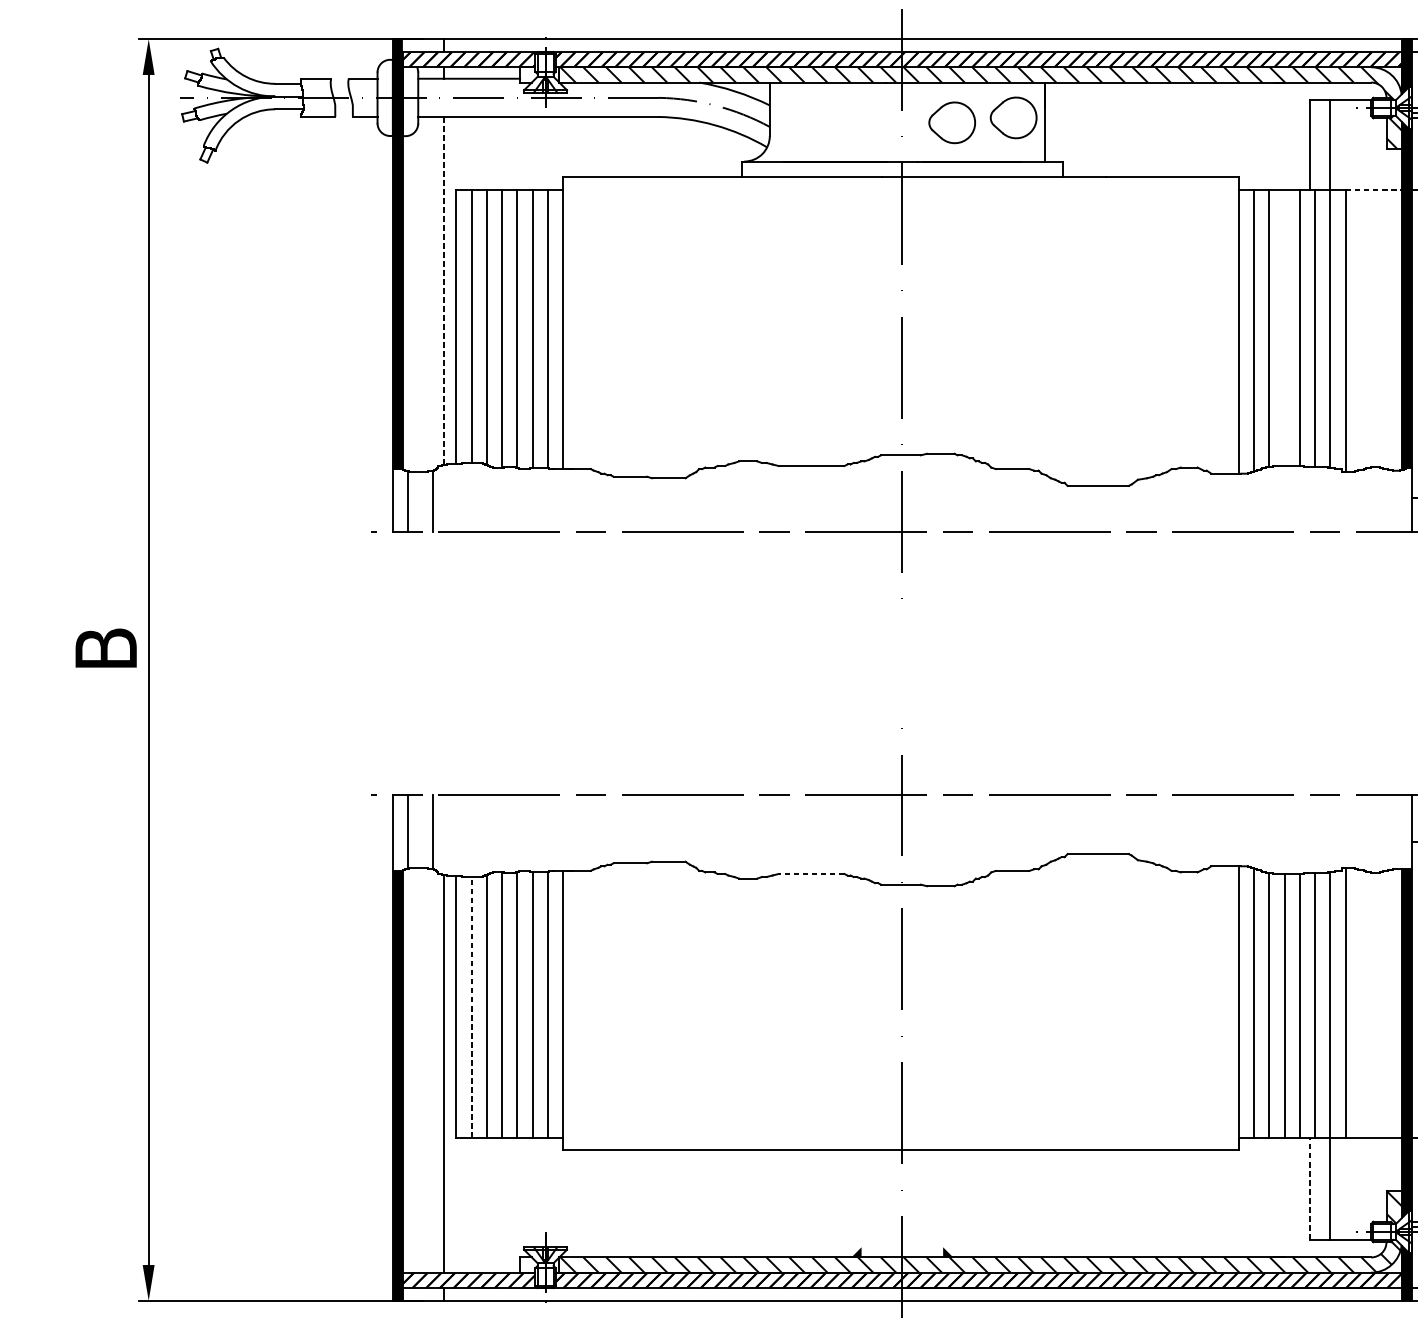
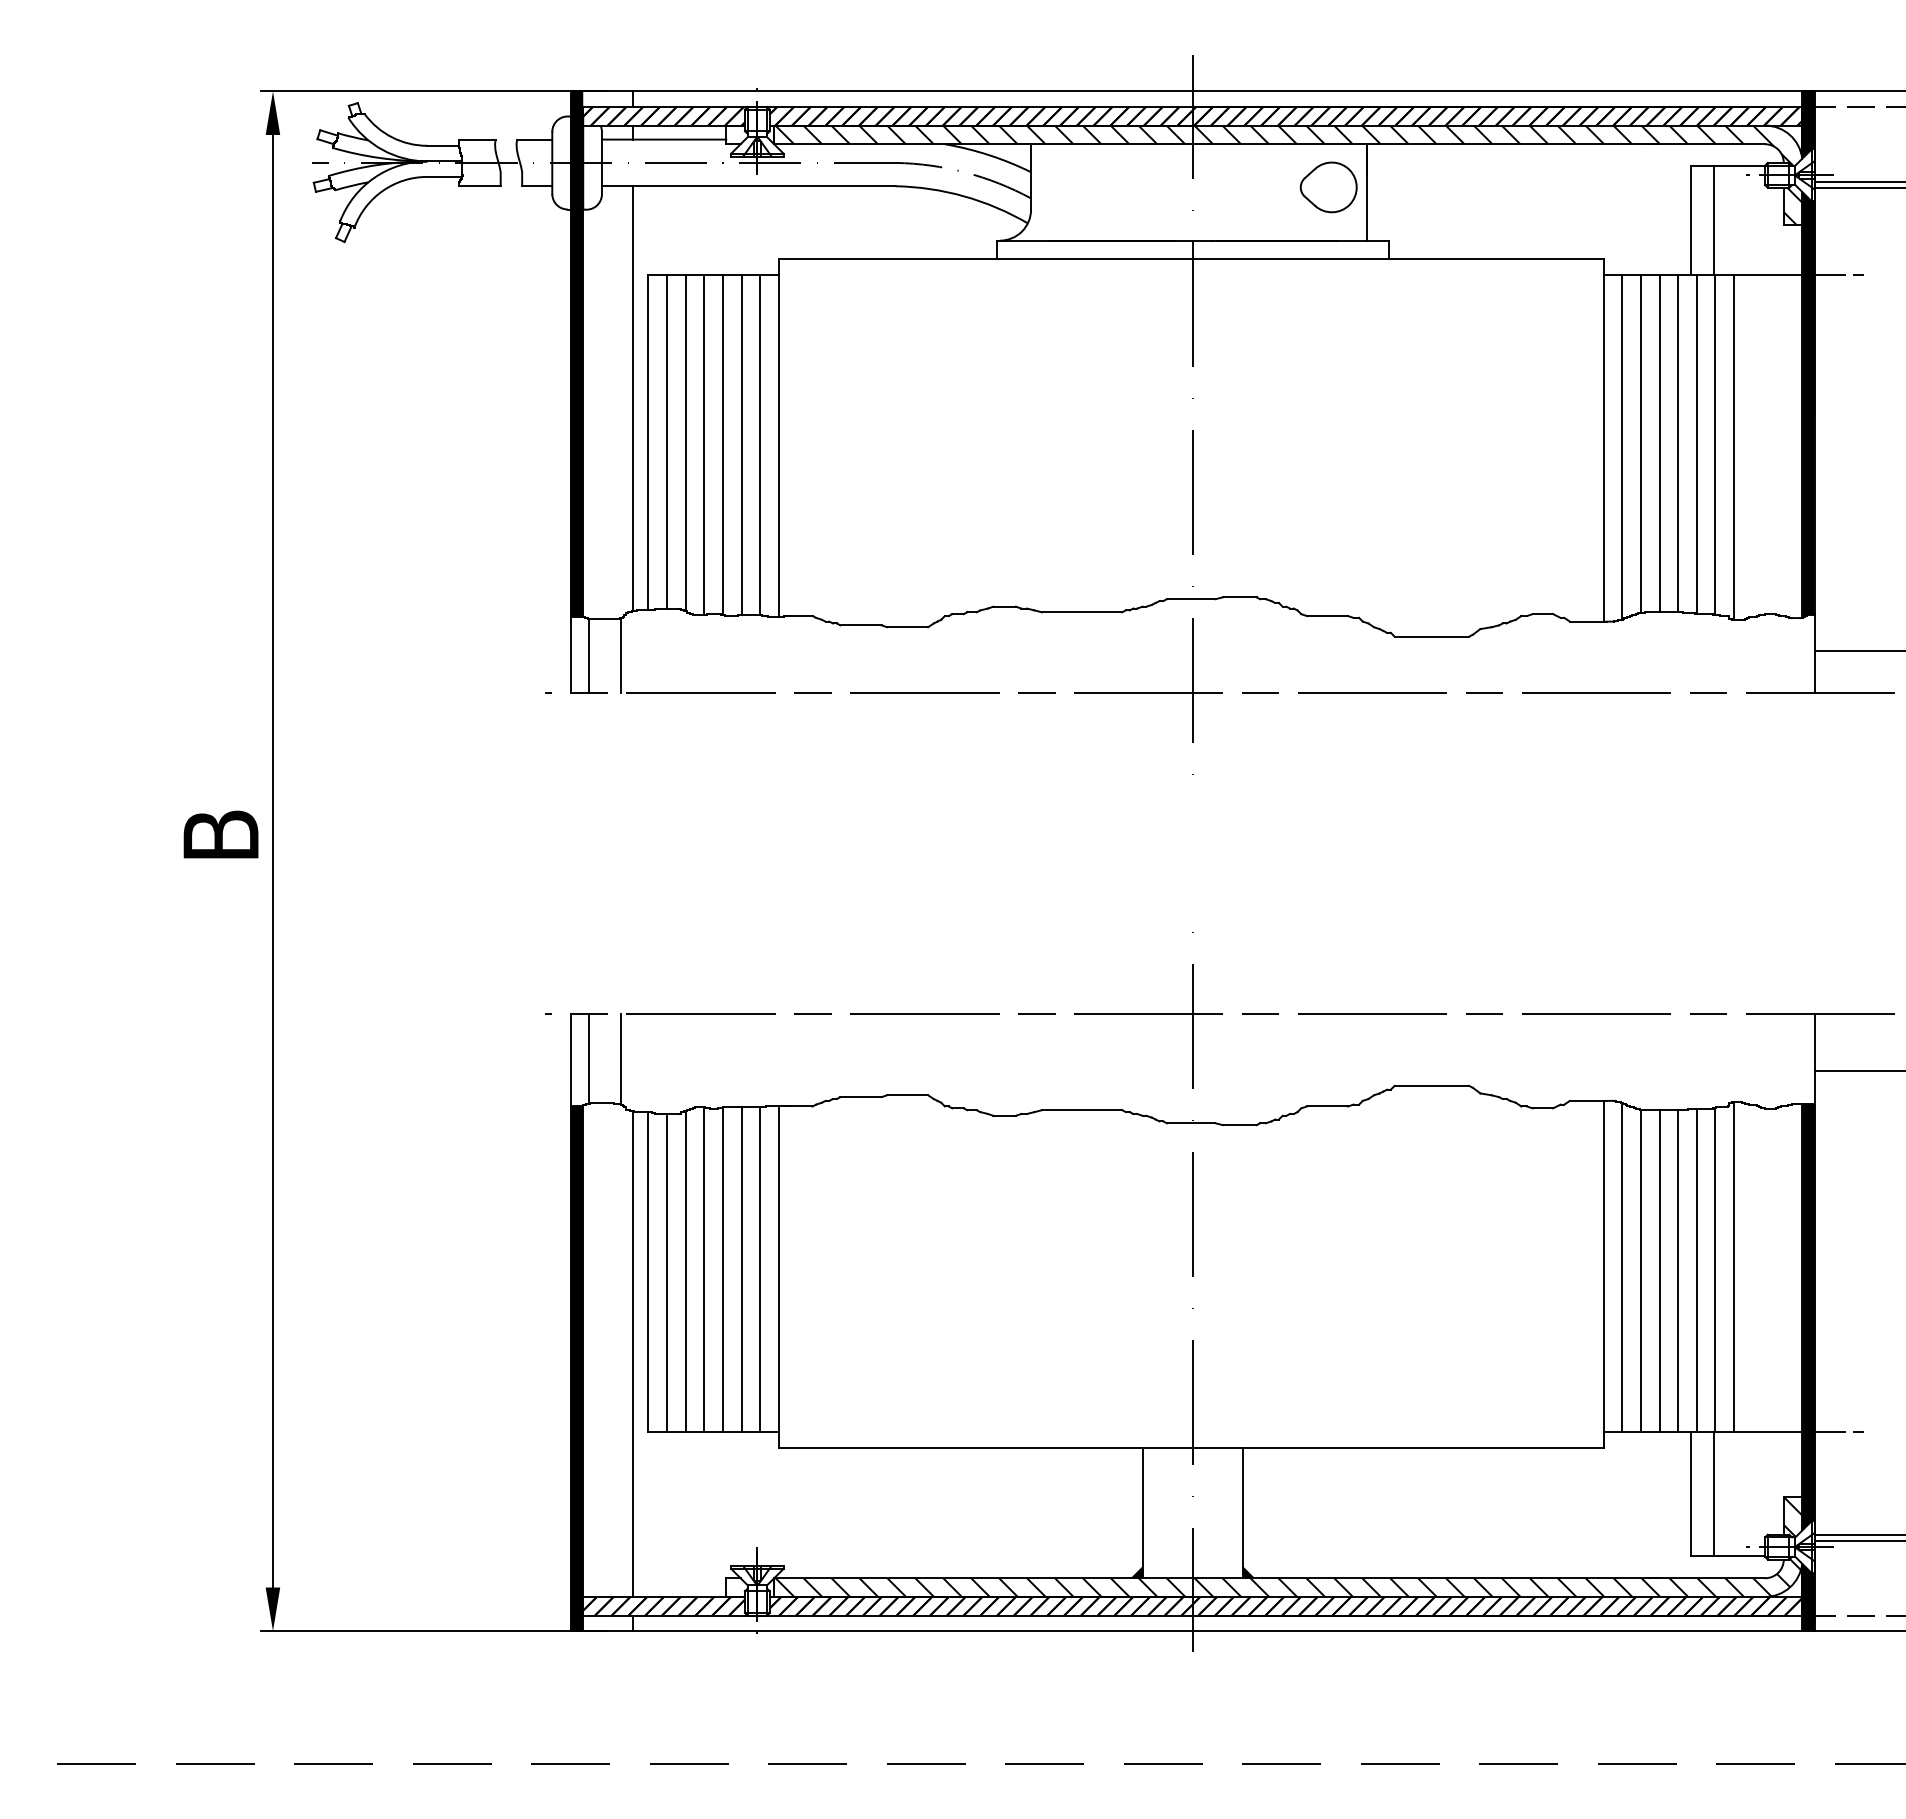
part: (952, 122) -> (1253, 193), removed
line: (1373, 189) -> (1768, 274), dashed -> solid
line: (444, 291) -> (633, 399), dashed -> solid
line: (1284, 327) -> (1659, 443), added
line: (811, 874) -> (1081, 1110), dashed -> solid
line: (471, 1006) -> (667, 1272), dashed -> solid
line: (1310, 1188) -> (1690, 1493), dashed -> solid
line: (861, 1203) -> (1143, 1512), added
line: (943, 1203) -> (1242, 1512), added

